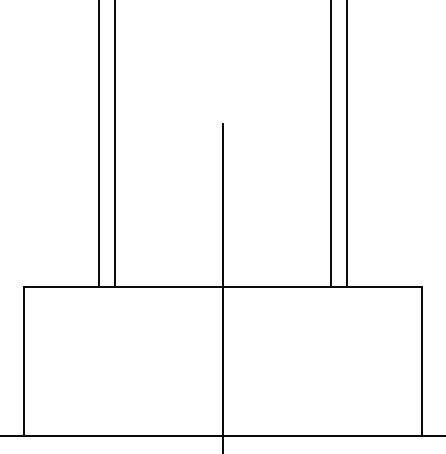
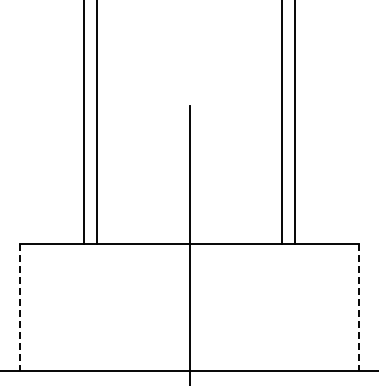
line: (24, 361) -> (20, 307), solid -> dashed
line: (421, 361) -> (358, 307), solid -> dashed

